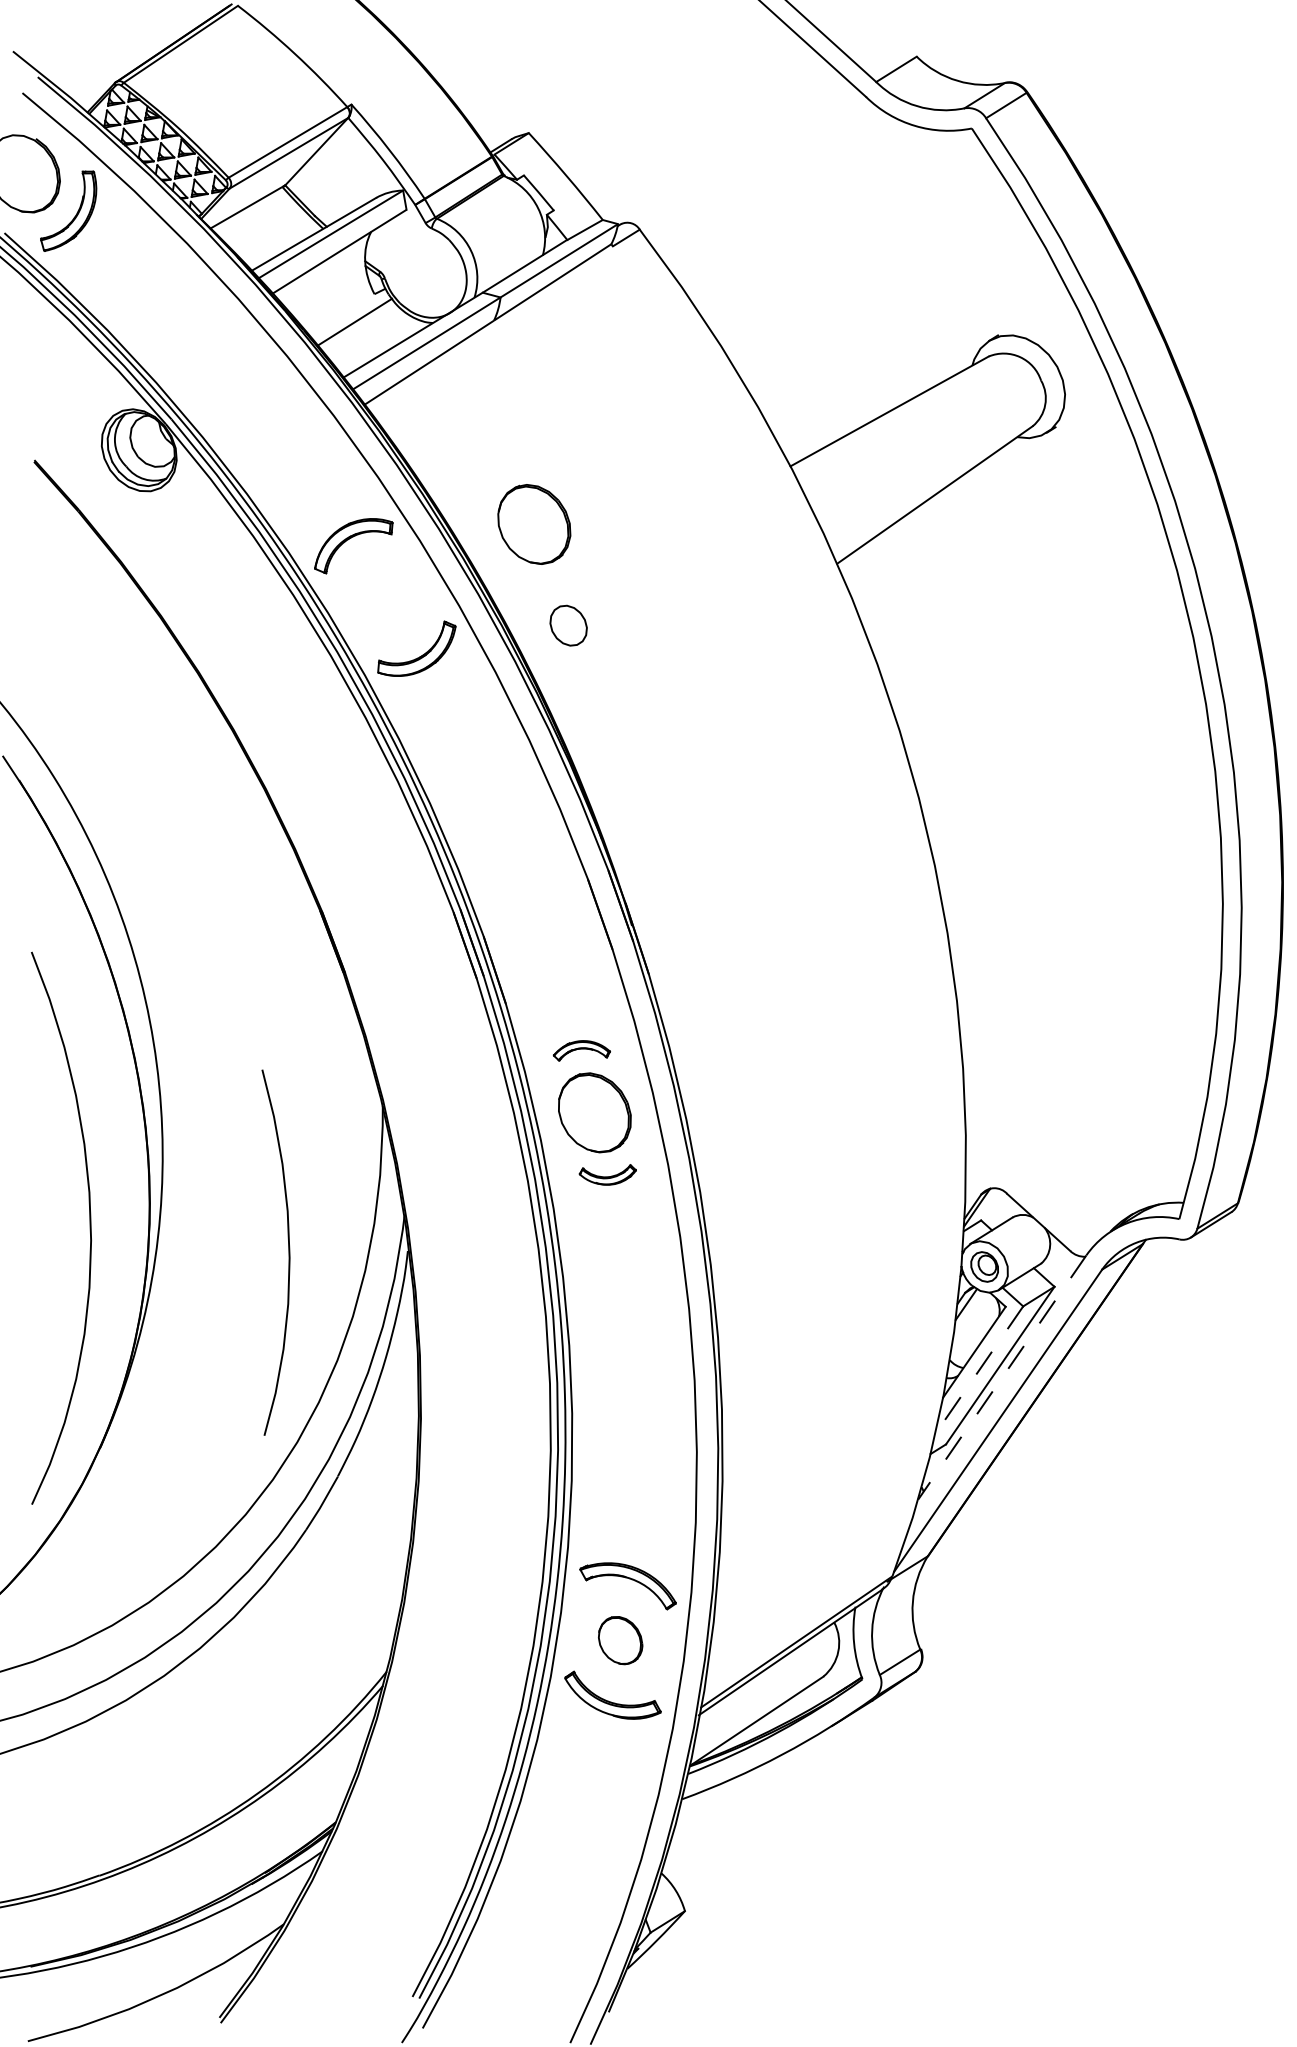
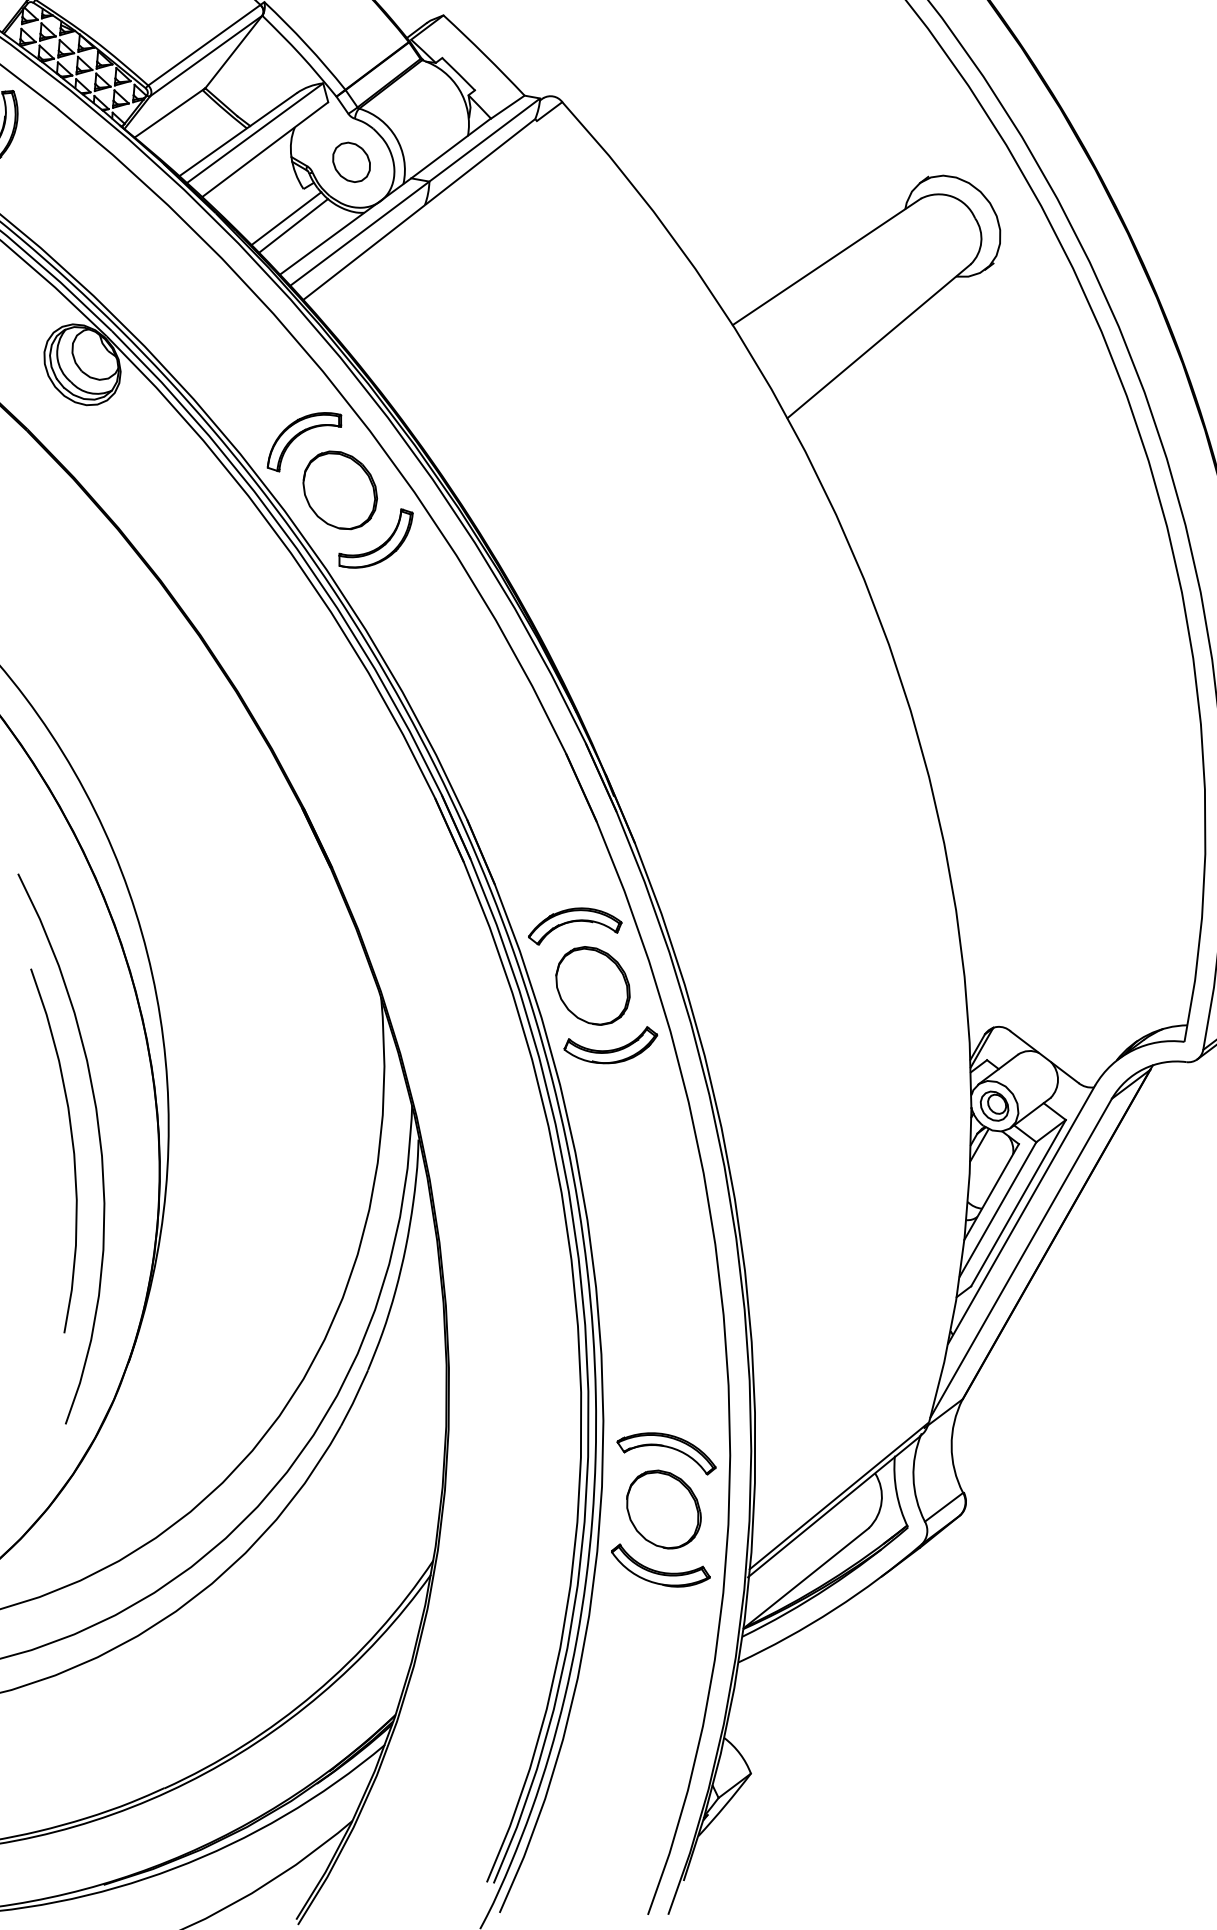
line: (361, 329) -> (293, 225), added
part: (534, 524) -> (340, 490), moved
part: (568, 625) -> (351, 162), moved
part: (581, 1050) -> (574, 924), size x1.67
part: (607, 1174) -> (610, 1046), size x1.67
curve: (288, 1252) -> (72, 1148), moved
line: (979, 1370) -> (998, 1209), dashed -> solid
line: (1002, 1377) -> (1021, 1214), dashed -> solid
part: (620, 1640) -> (663, 1509), size x1.67

